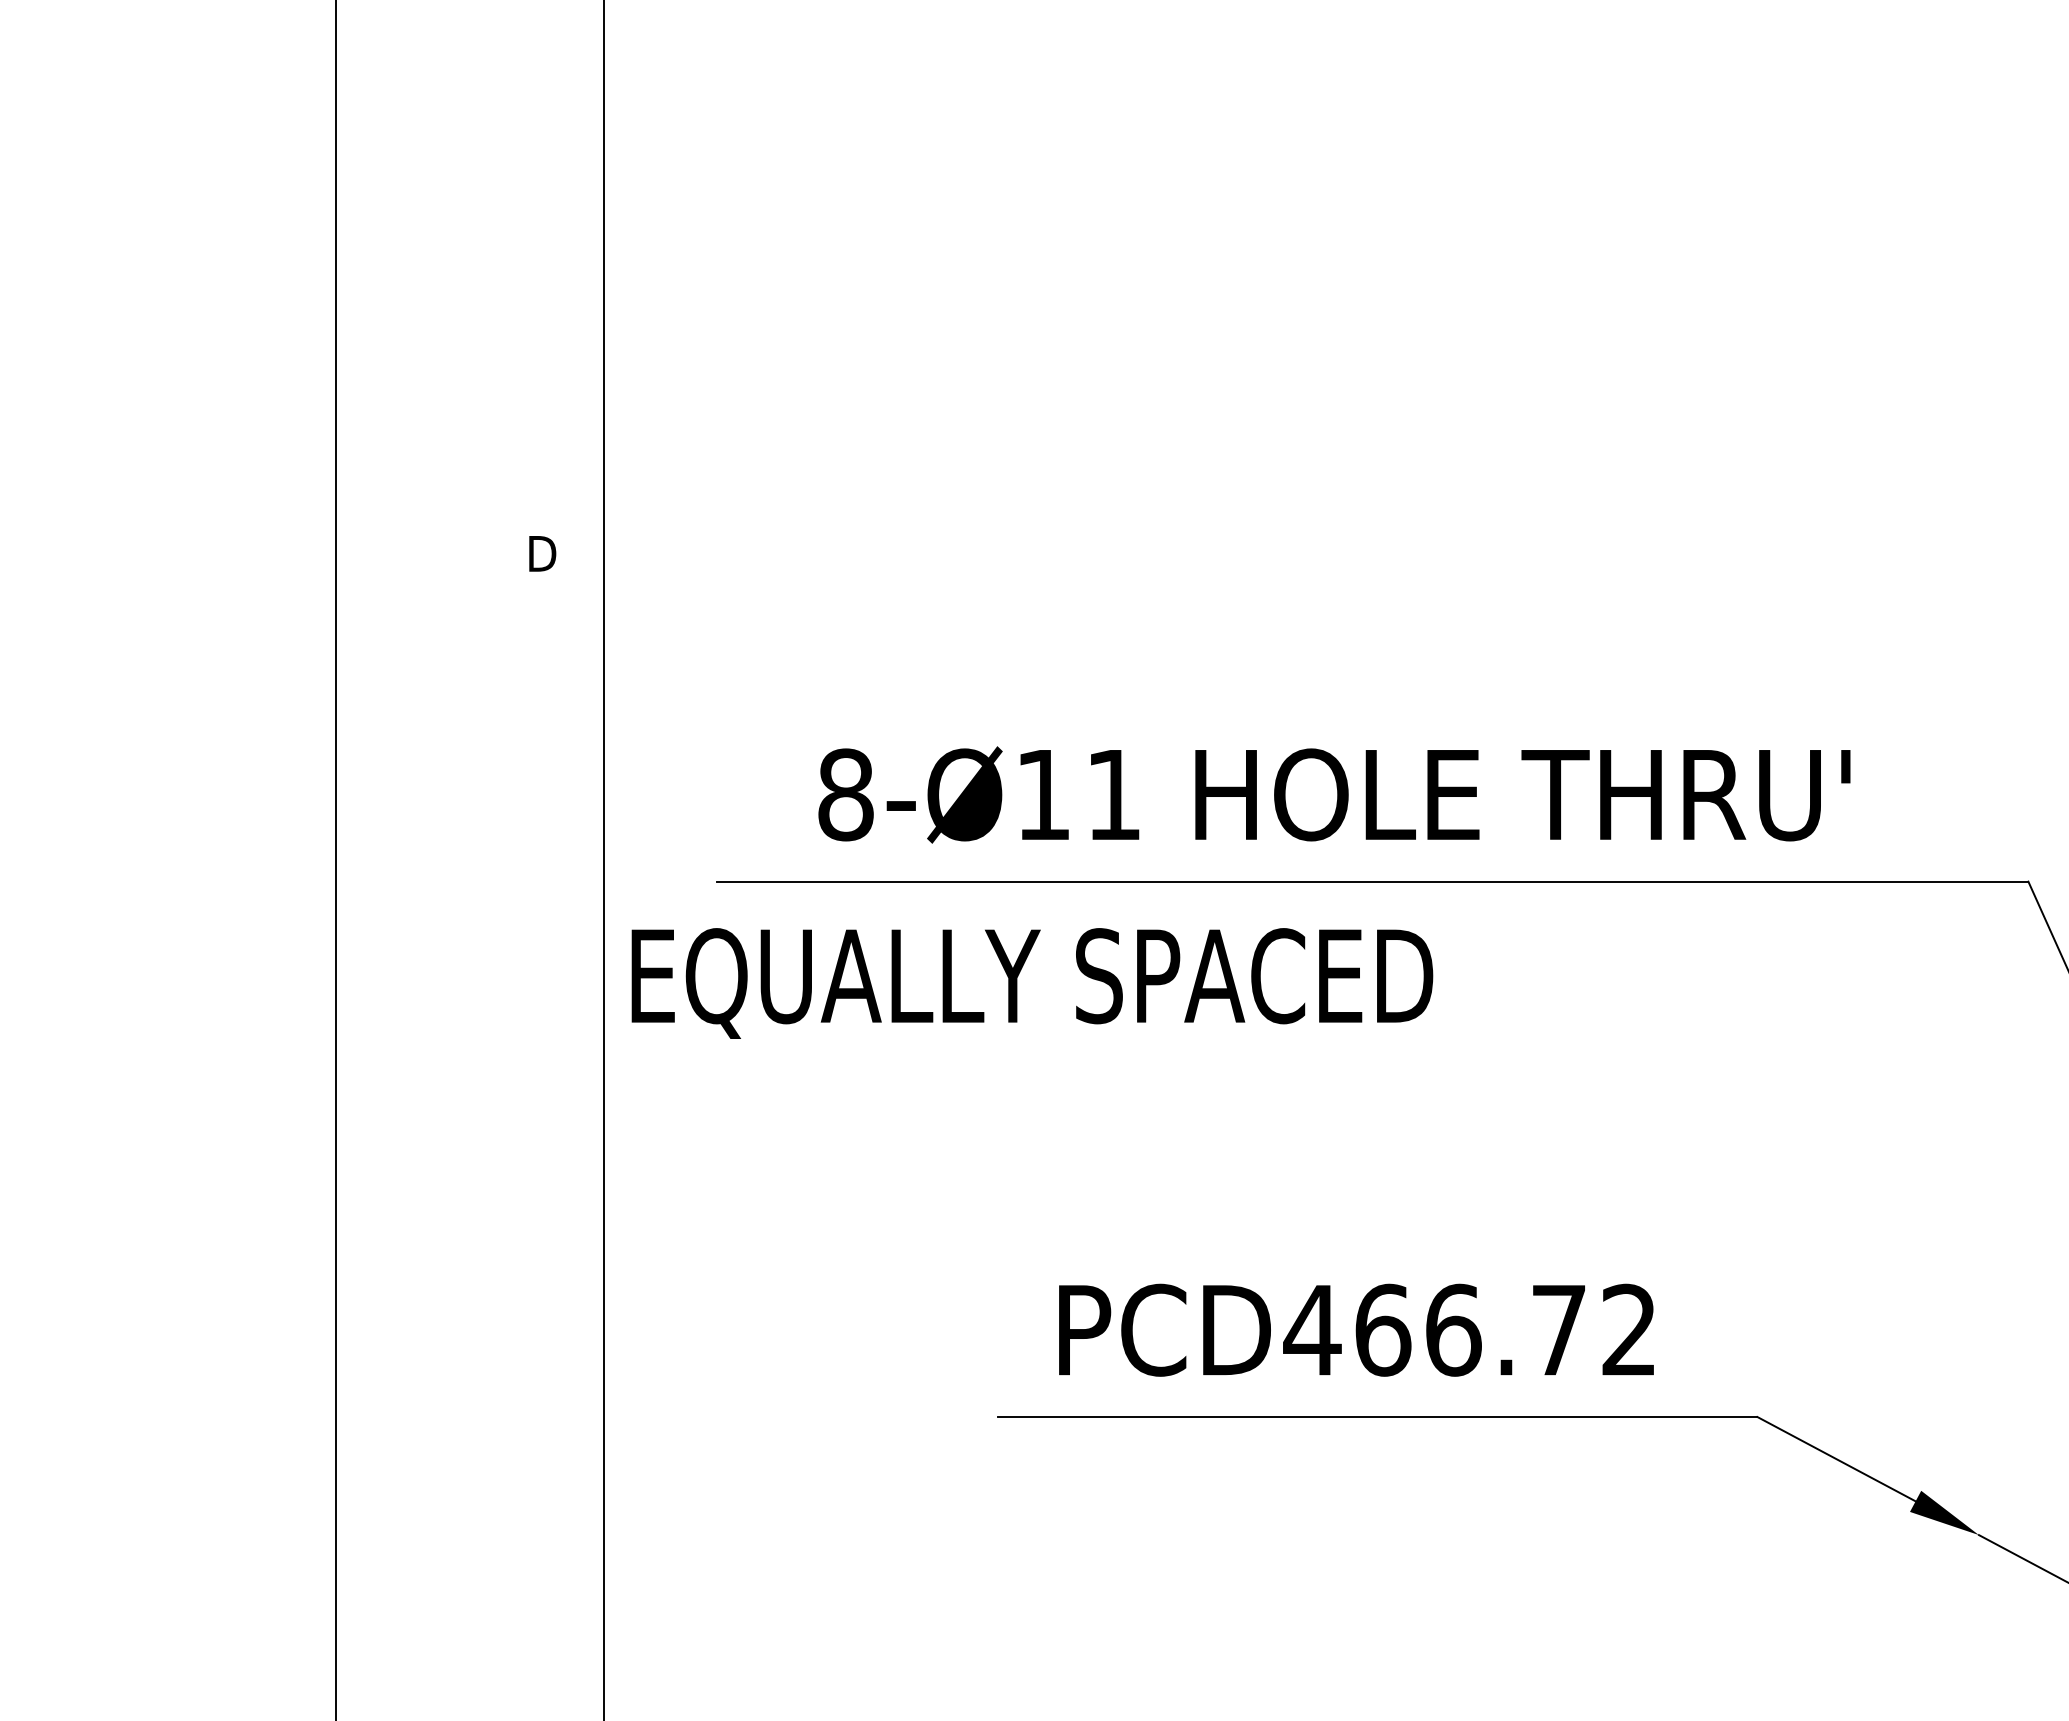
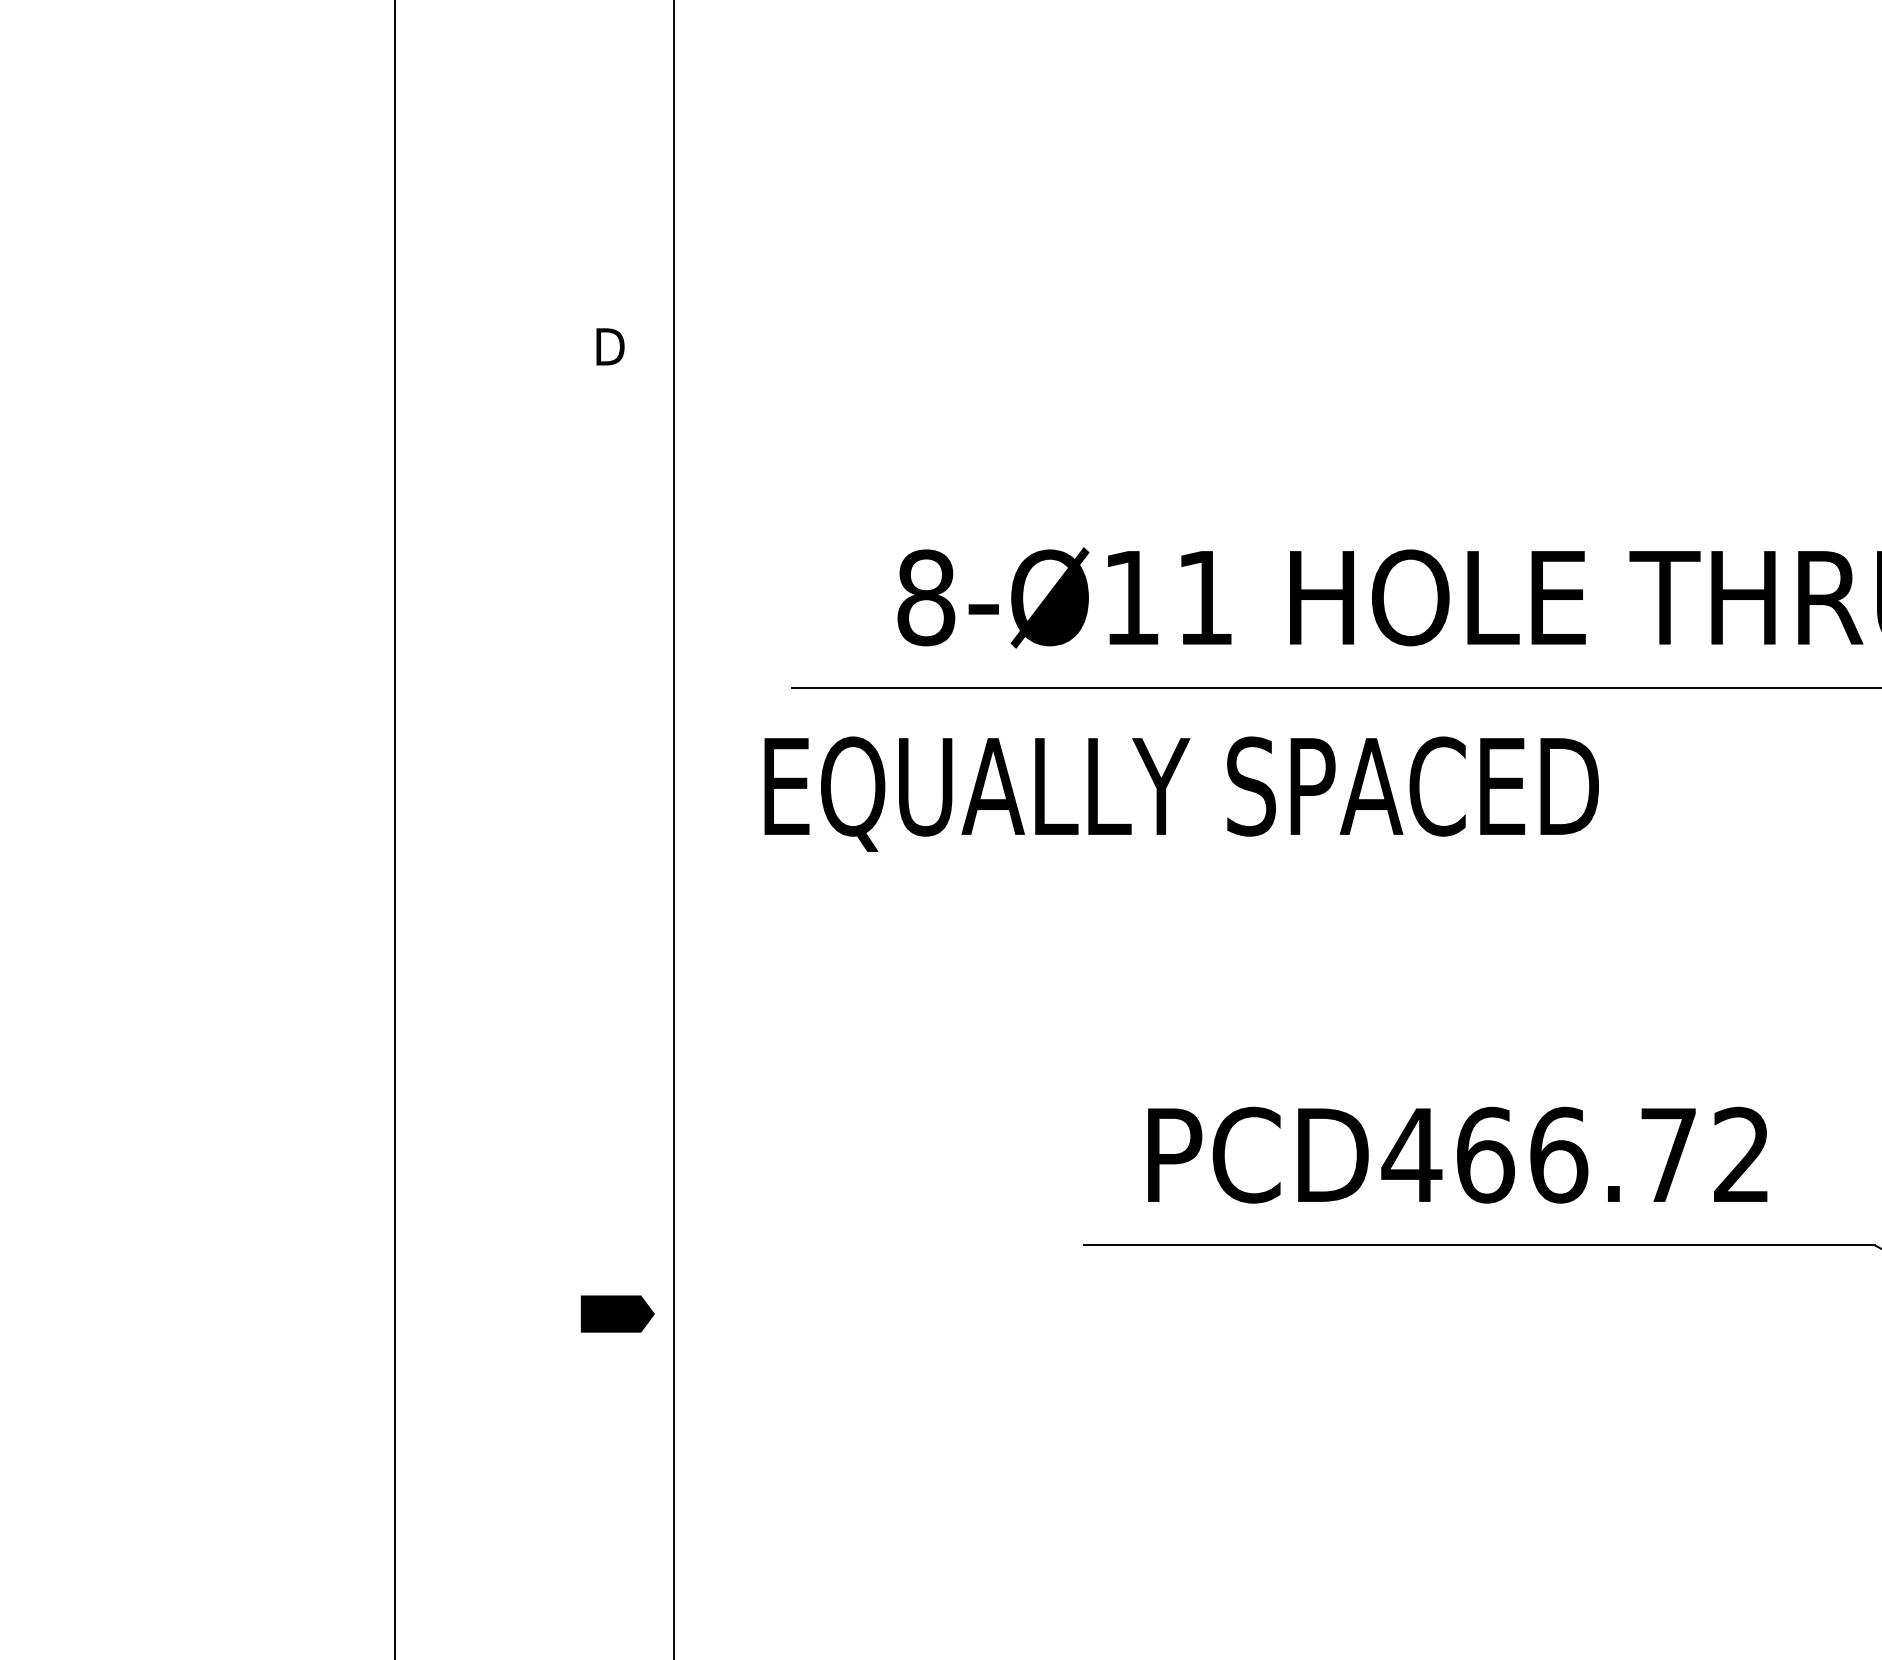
text: (1032, 983) -> (1181, 794), moved
line: (549, 1482) -> (617, 1313), added

